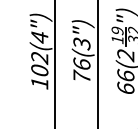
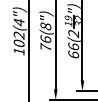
text: (81, 43) -> (45, 26), 76(3") -> 76(8")

